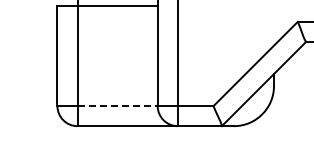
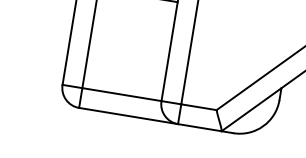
line: (118, 106) -> (122, 95), dashed -> solid

